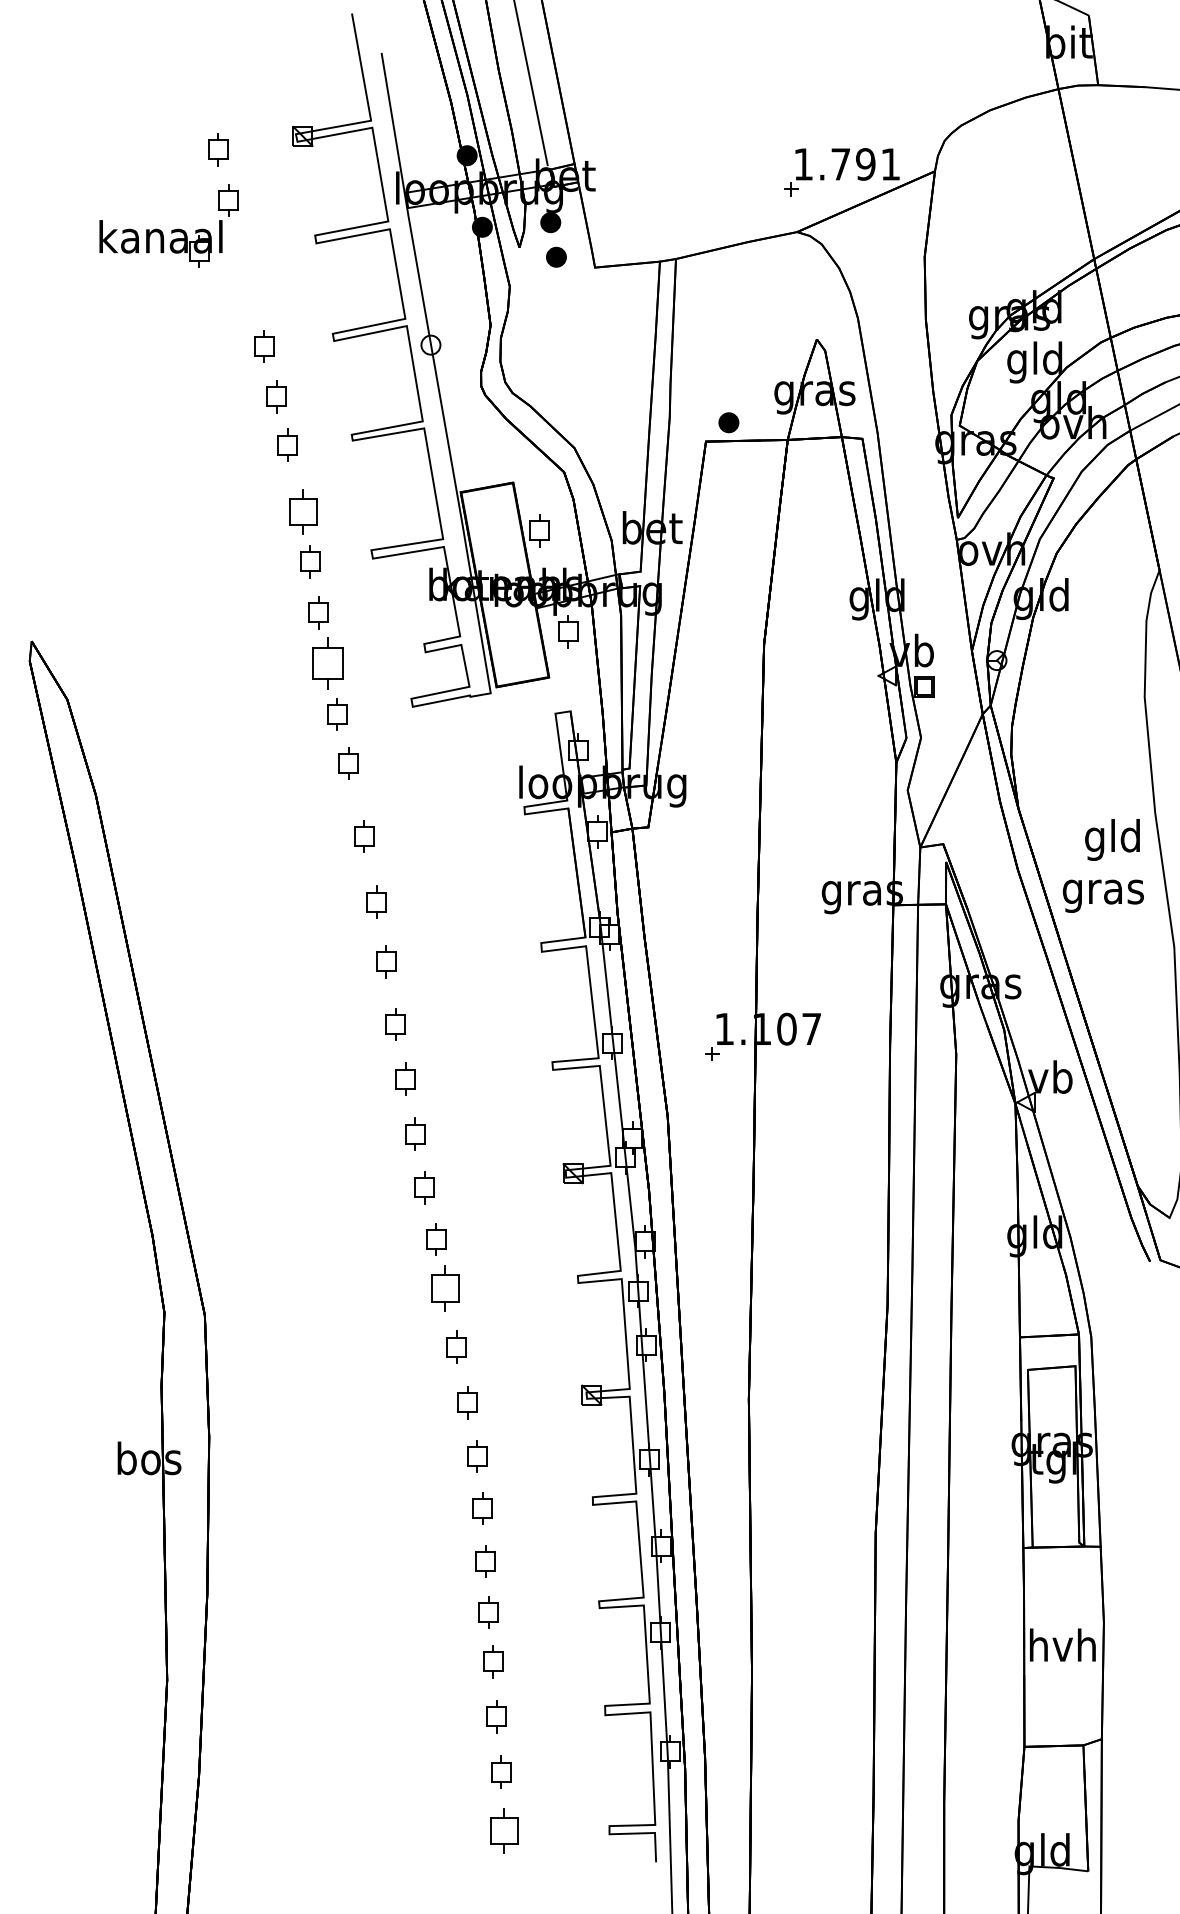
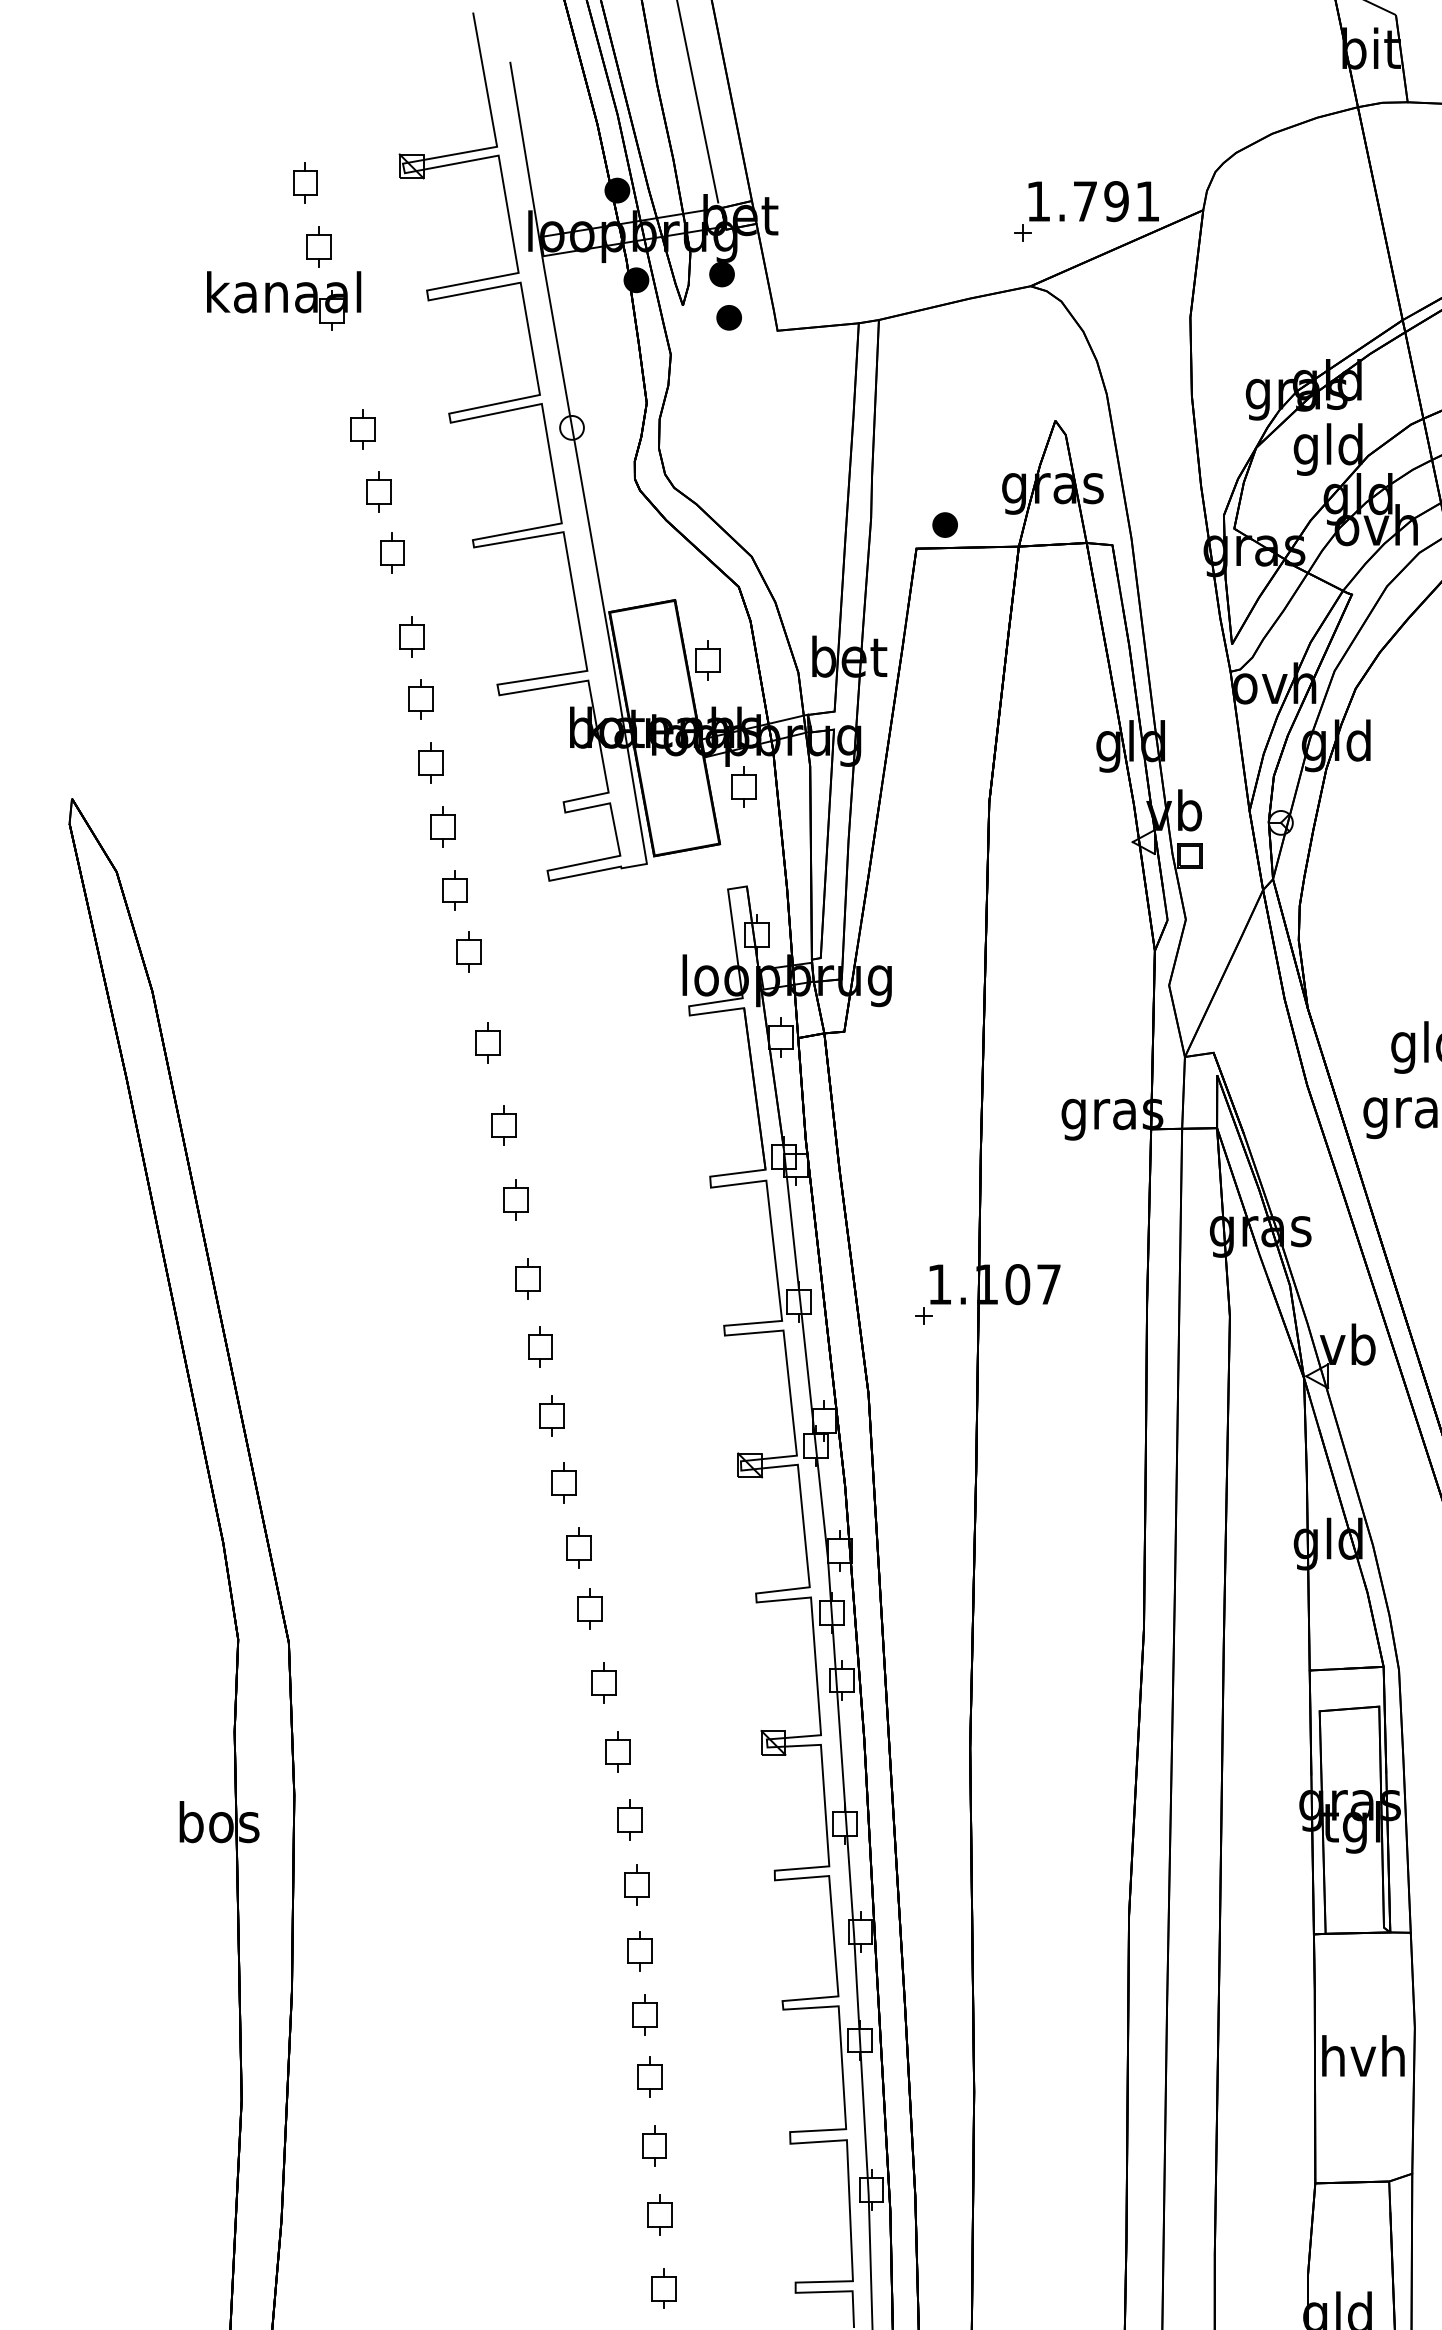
part: (160, 243) -> (283, 300), moved
part: (303, 511) -> (412, 636), size x0.71
part: (328, 663) -> (443, 826), size x0.62
part: (445, 1288) -> (590, 1609), size x0.71
part: (504, 1830) -> (664, 2288), size x0.71

